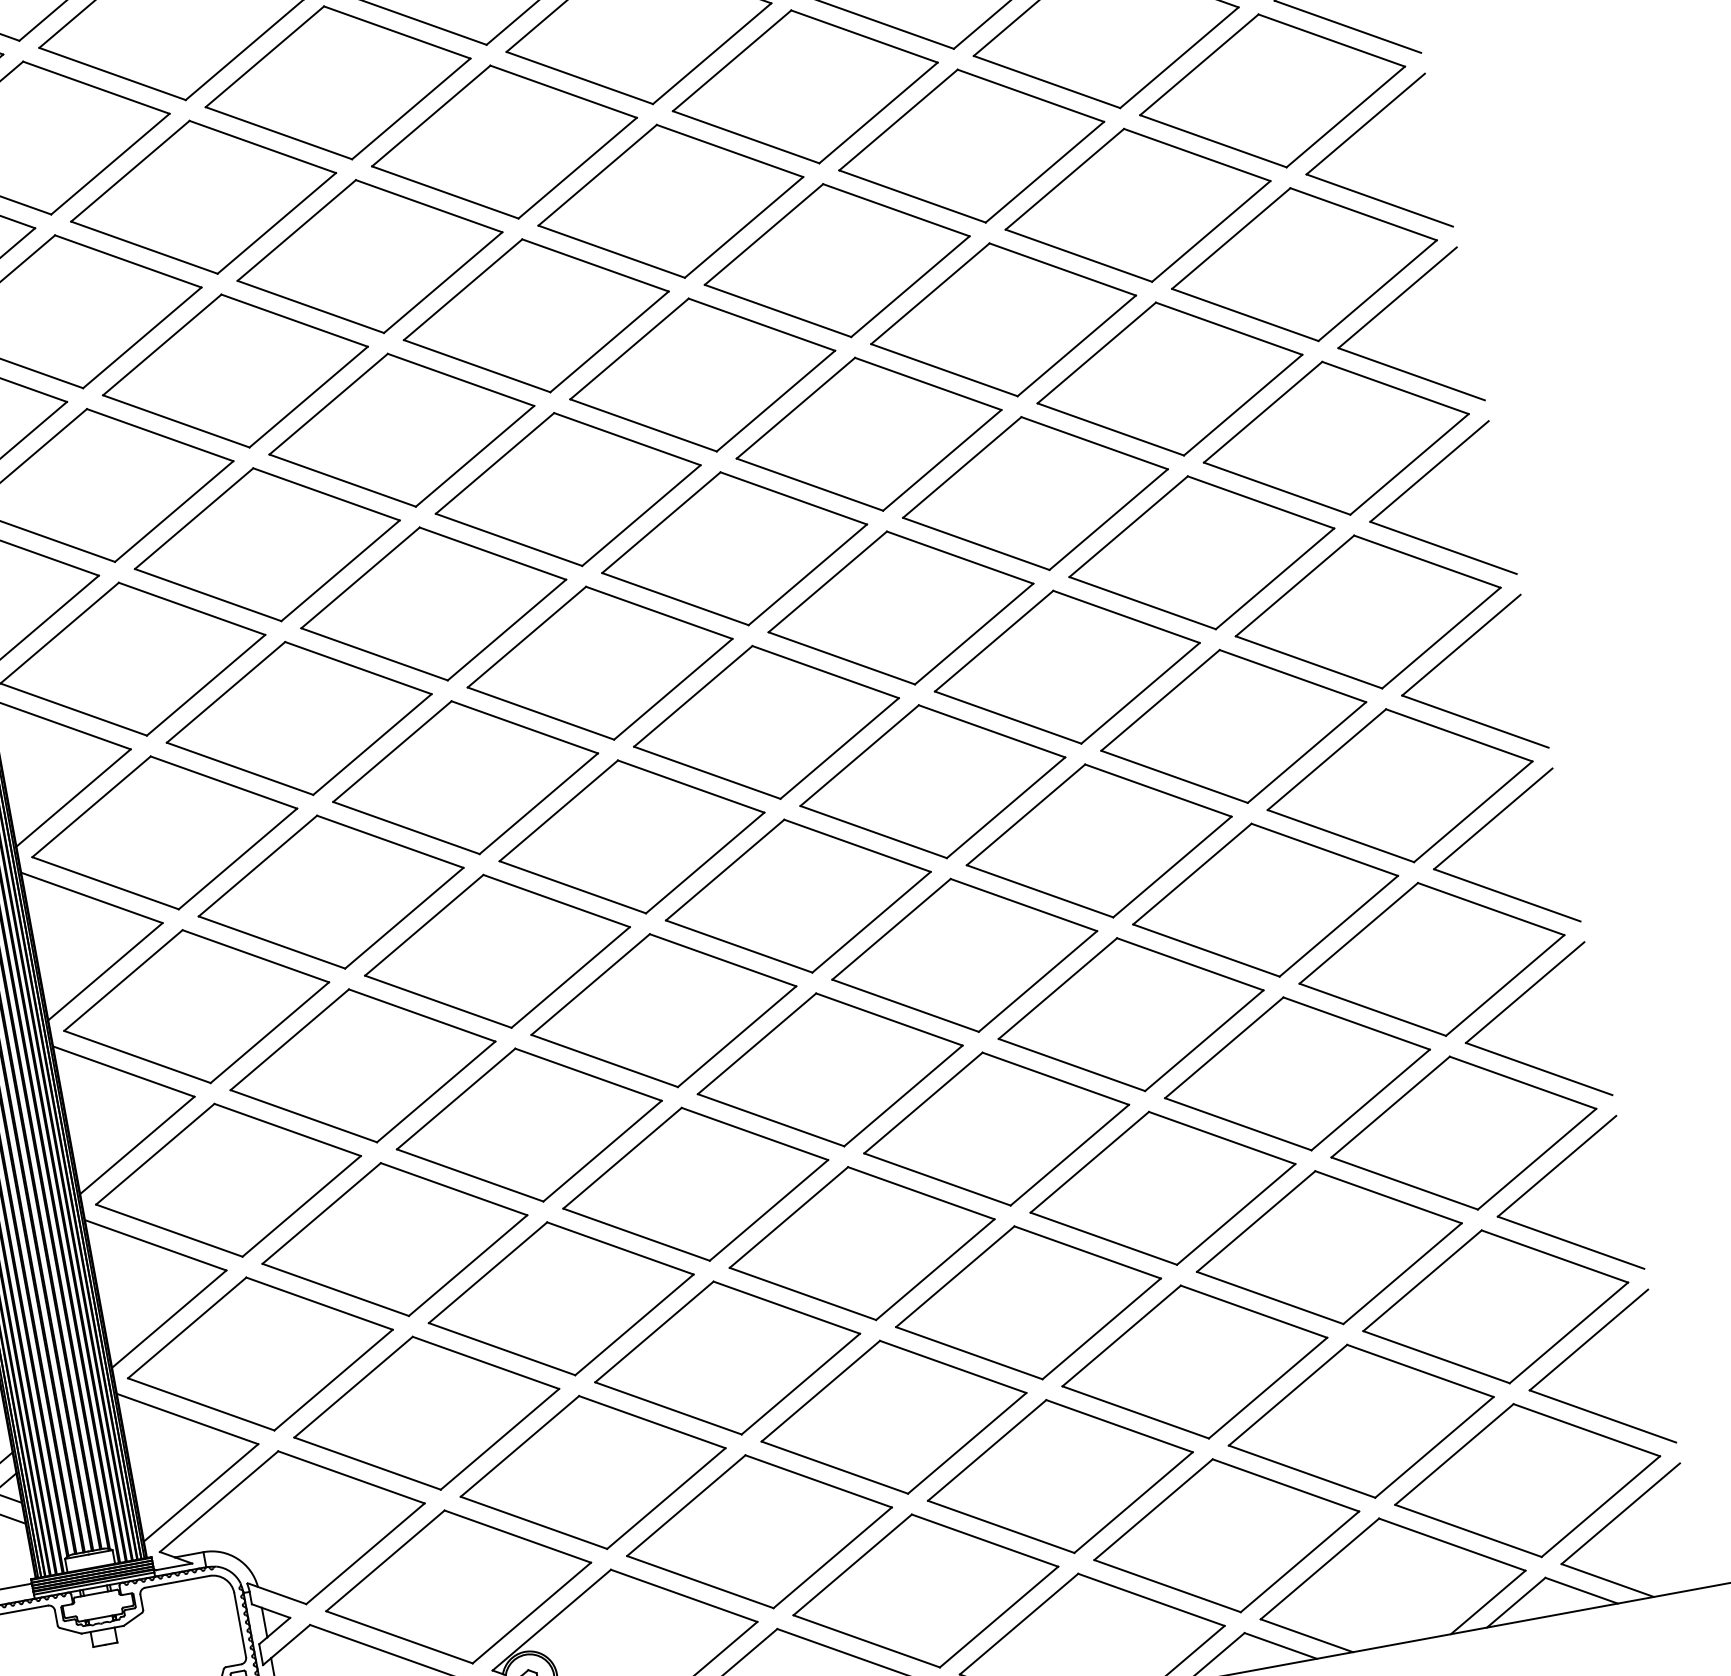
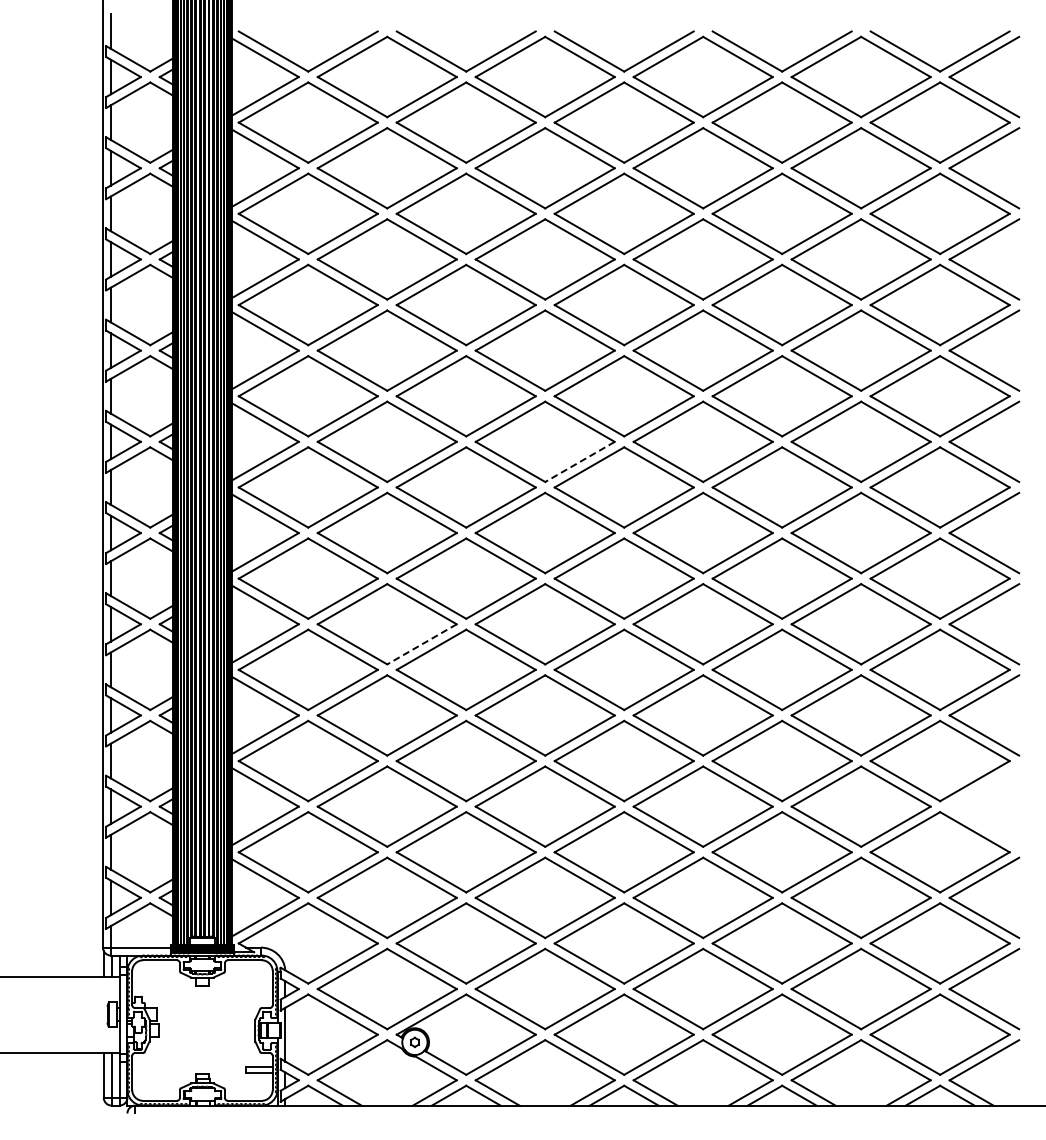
line: (640, 516) -> (579, 462), solid -> dashed
line: (403, 918) -> (421, 644), solid -> dashed
part: (1512, 1006) -> (976, 792), removed

